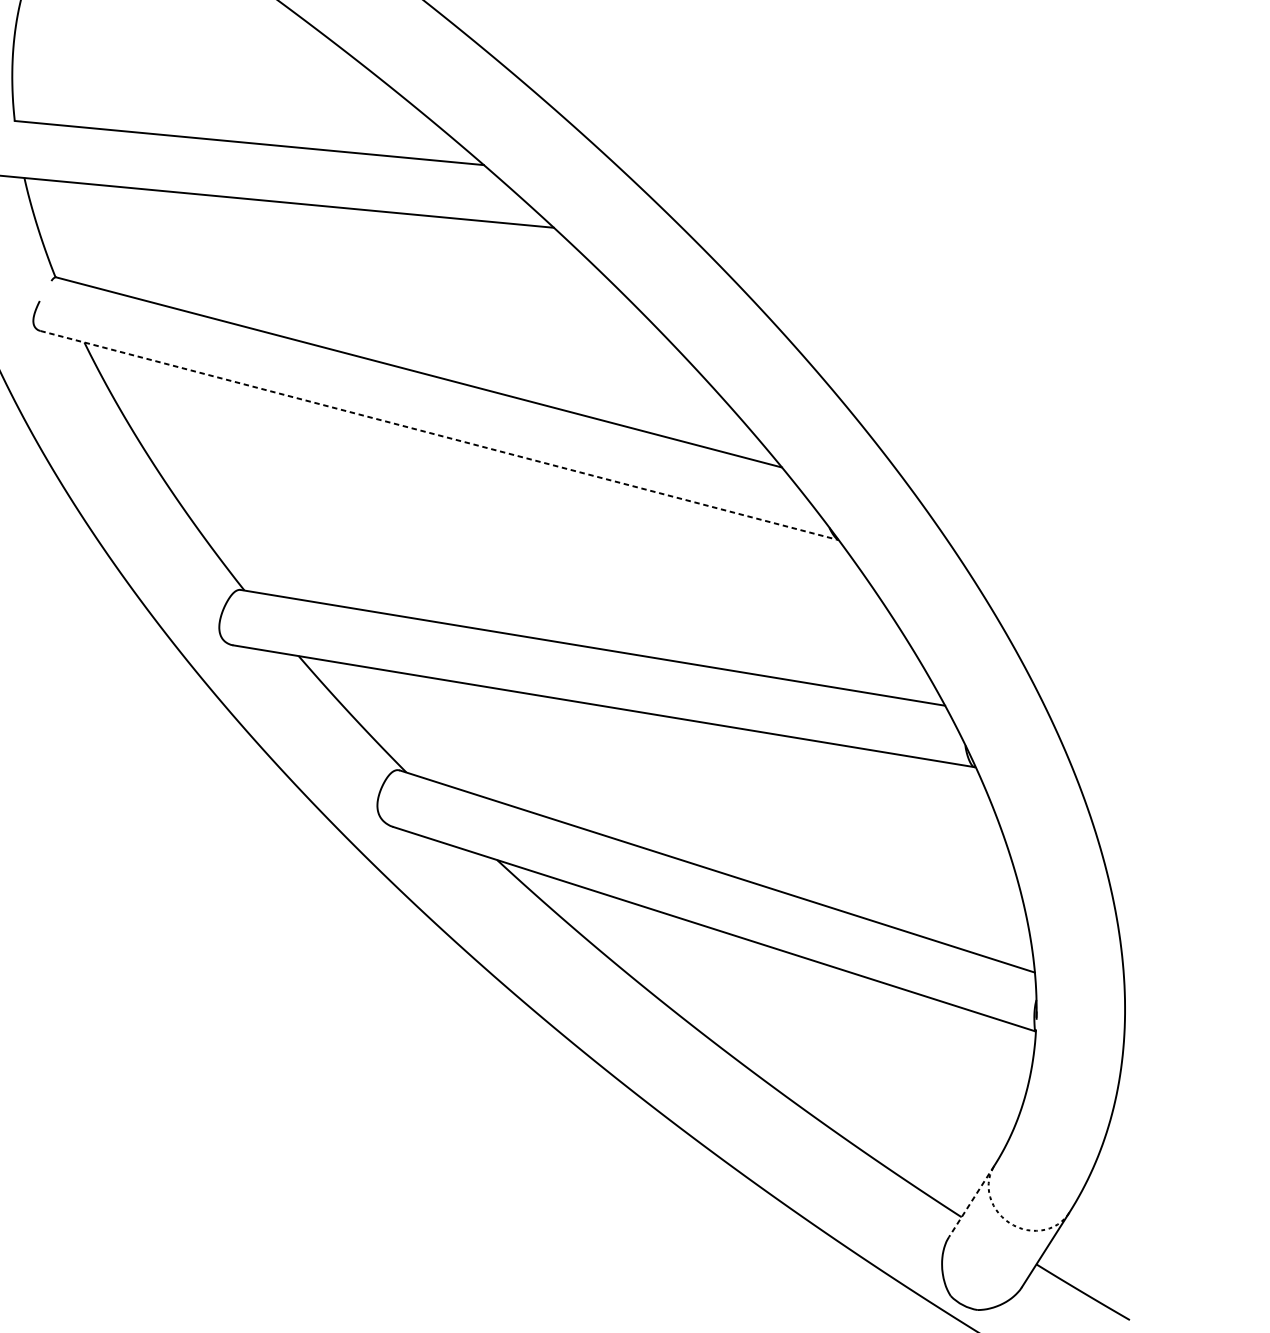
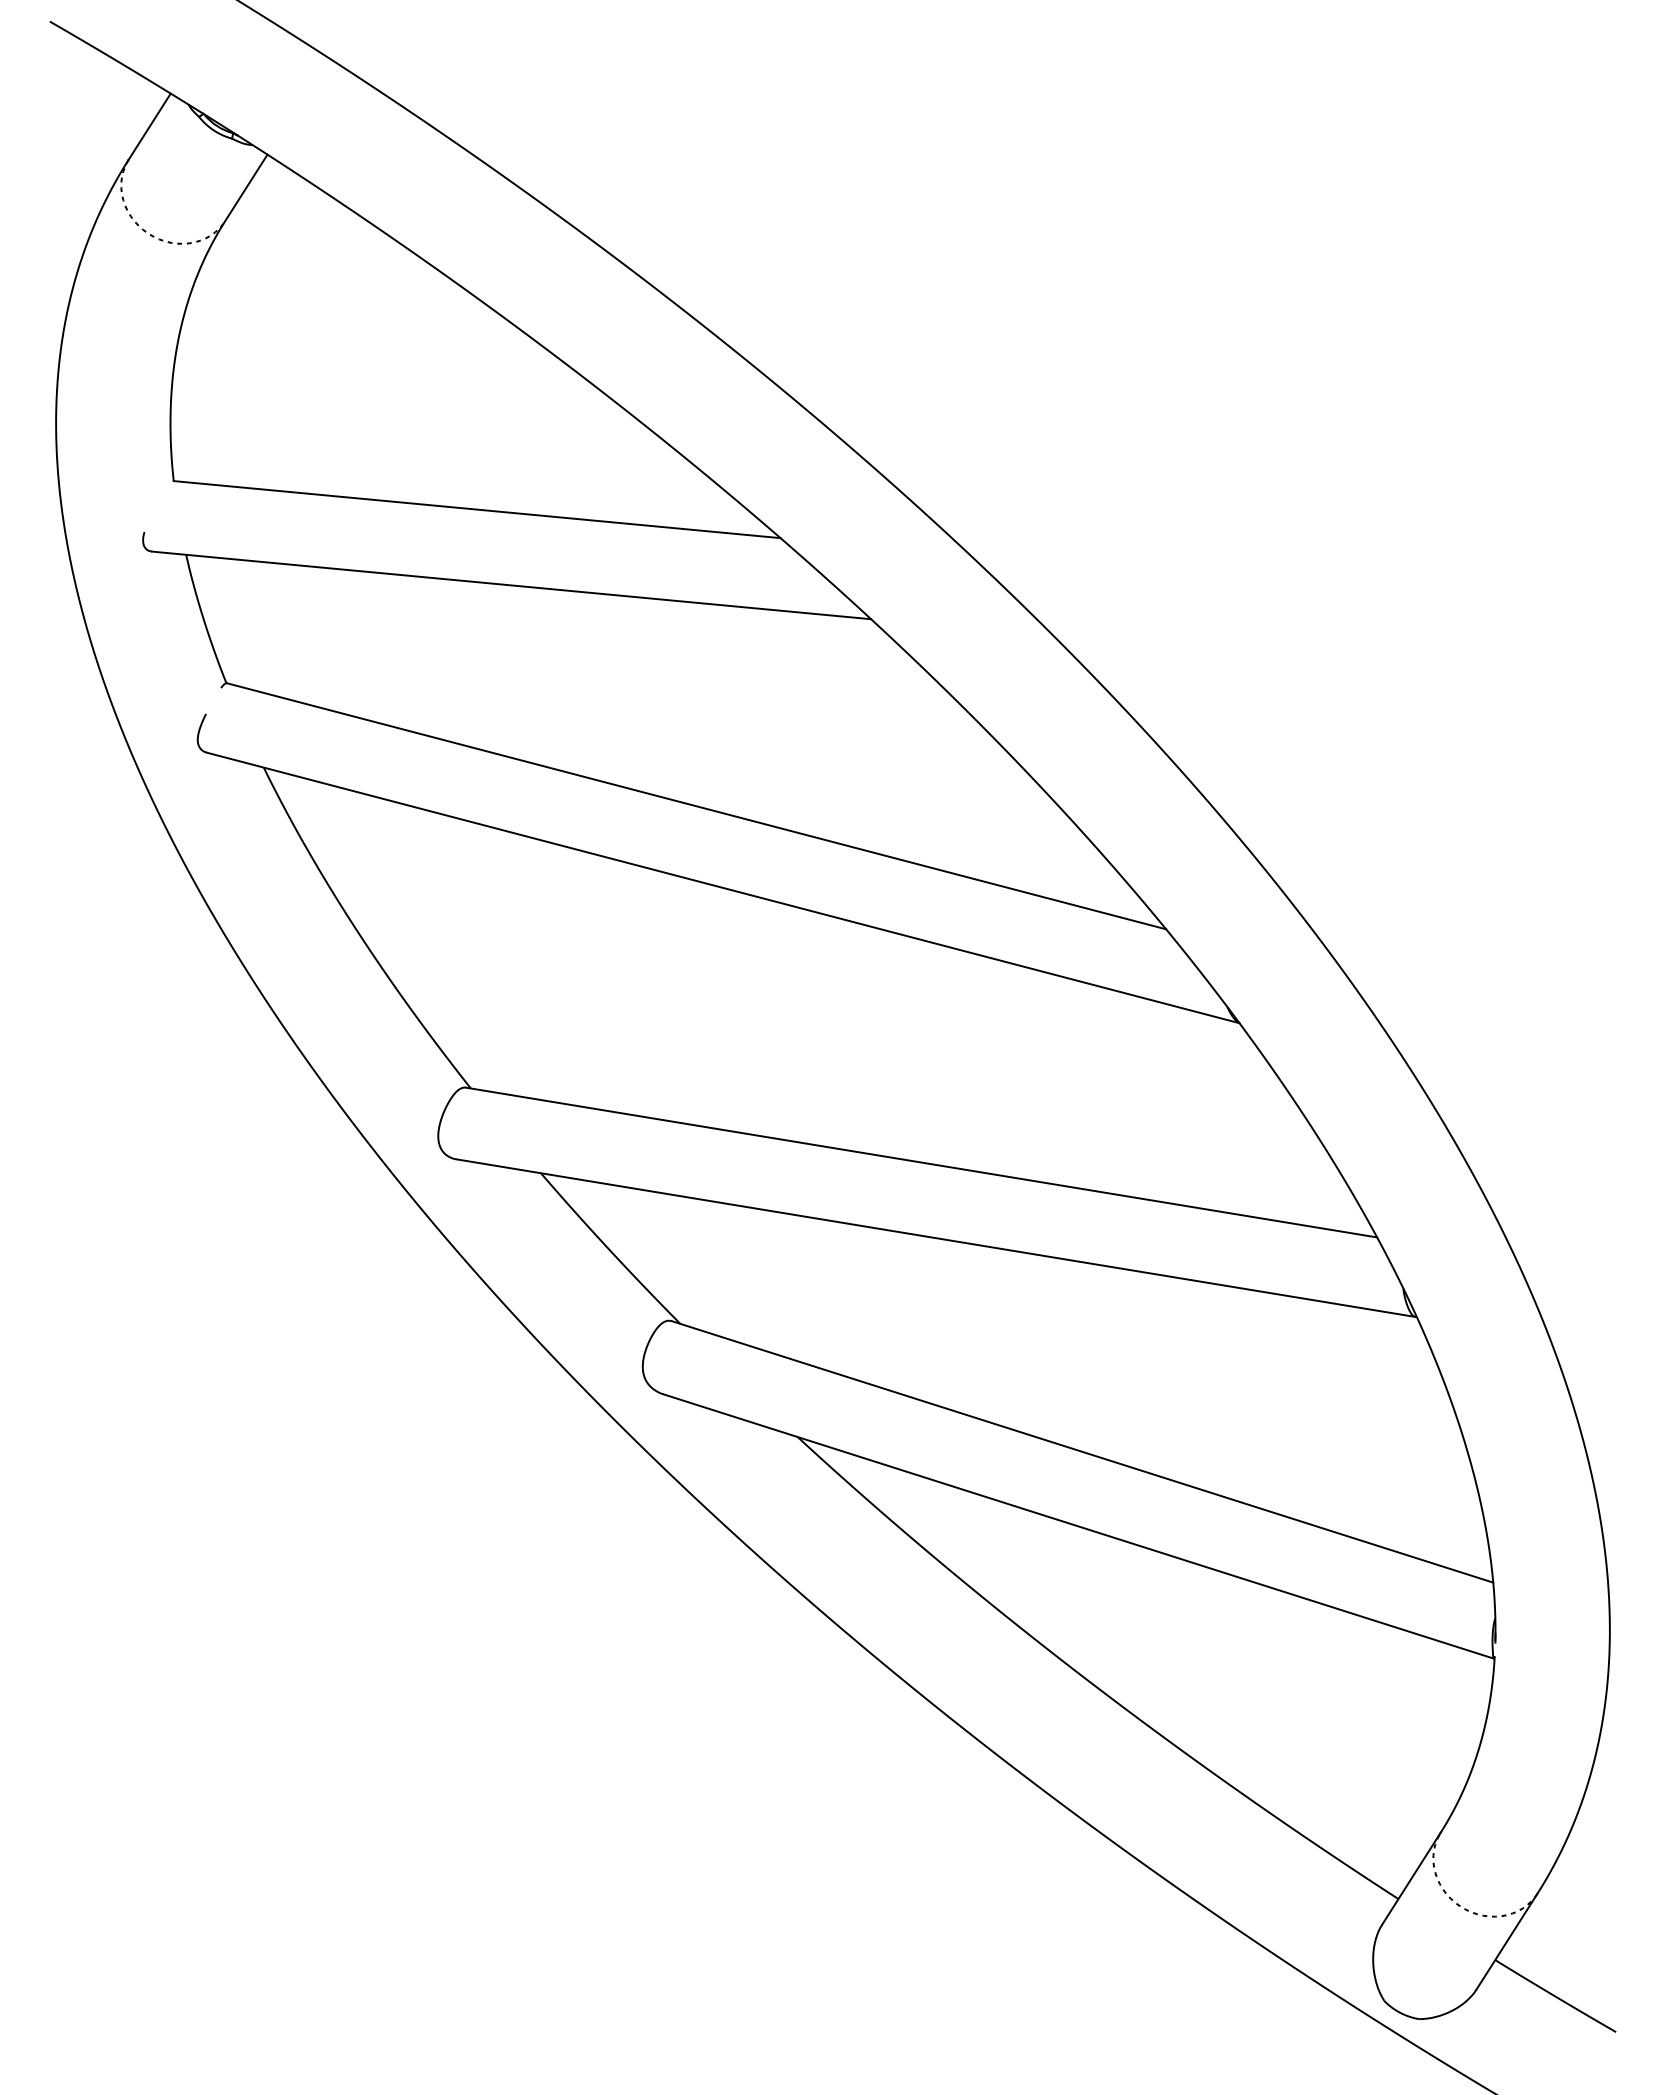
line: (439, 435) -> (723, 887), dashed -> solid
line: (971, 1201) -> (1411, 1878), dashed -> solid

